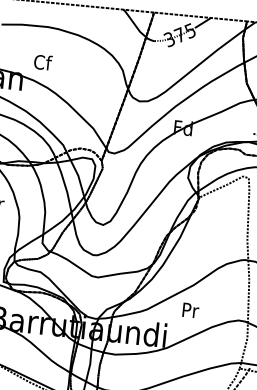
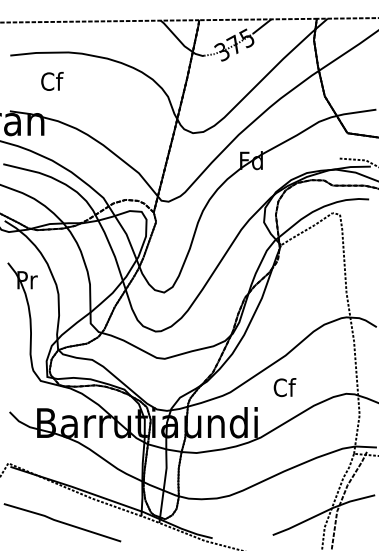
text: (43, 62) -> (52, 81), moved
text: (190, 310) -> (284, 387), Pr -> Cf

